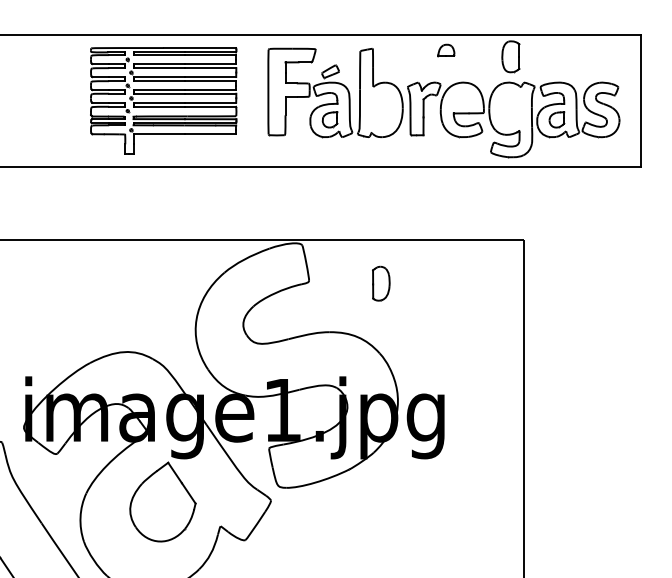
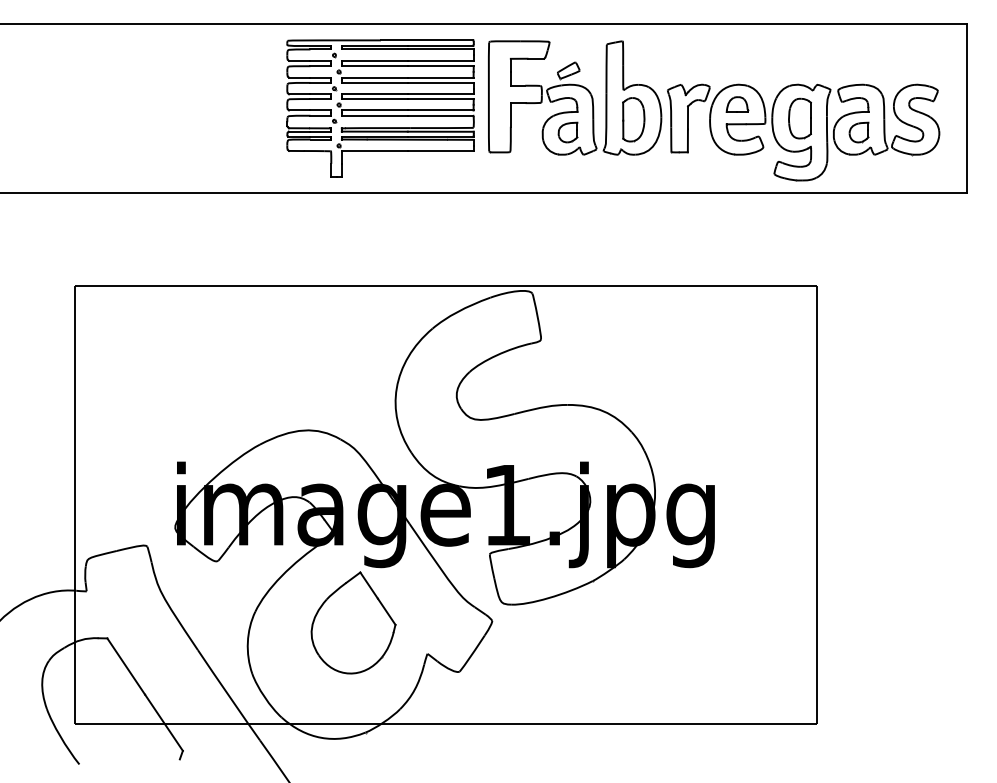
part: (446, 50) -> (737, 104), moved
part: (510, 56) -> (799, 118), moved
part: (163, 101) -> (380, 108), moved
part: (381, 283) -> (633, 119), moved

